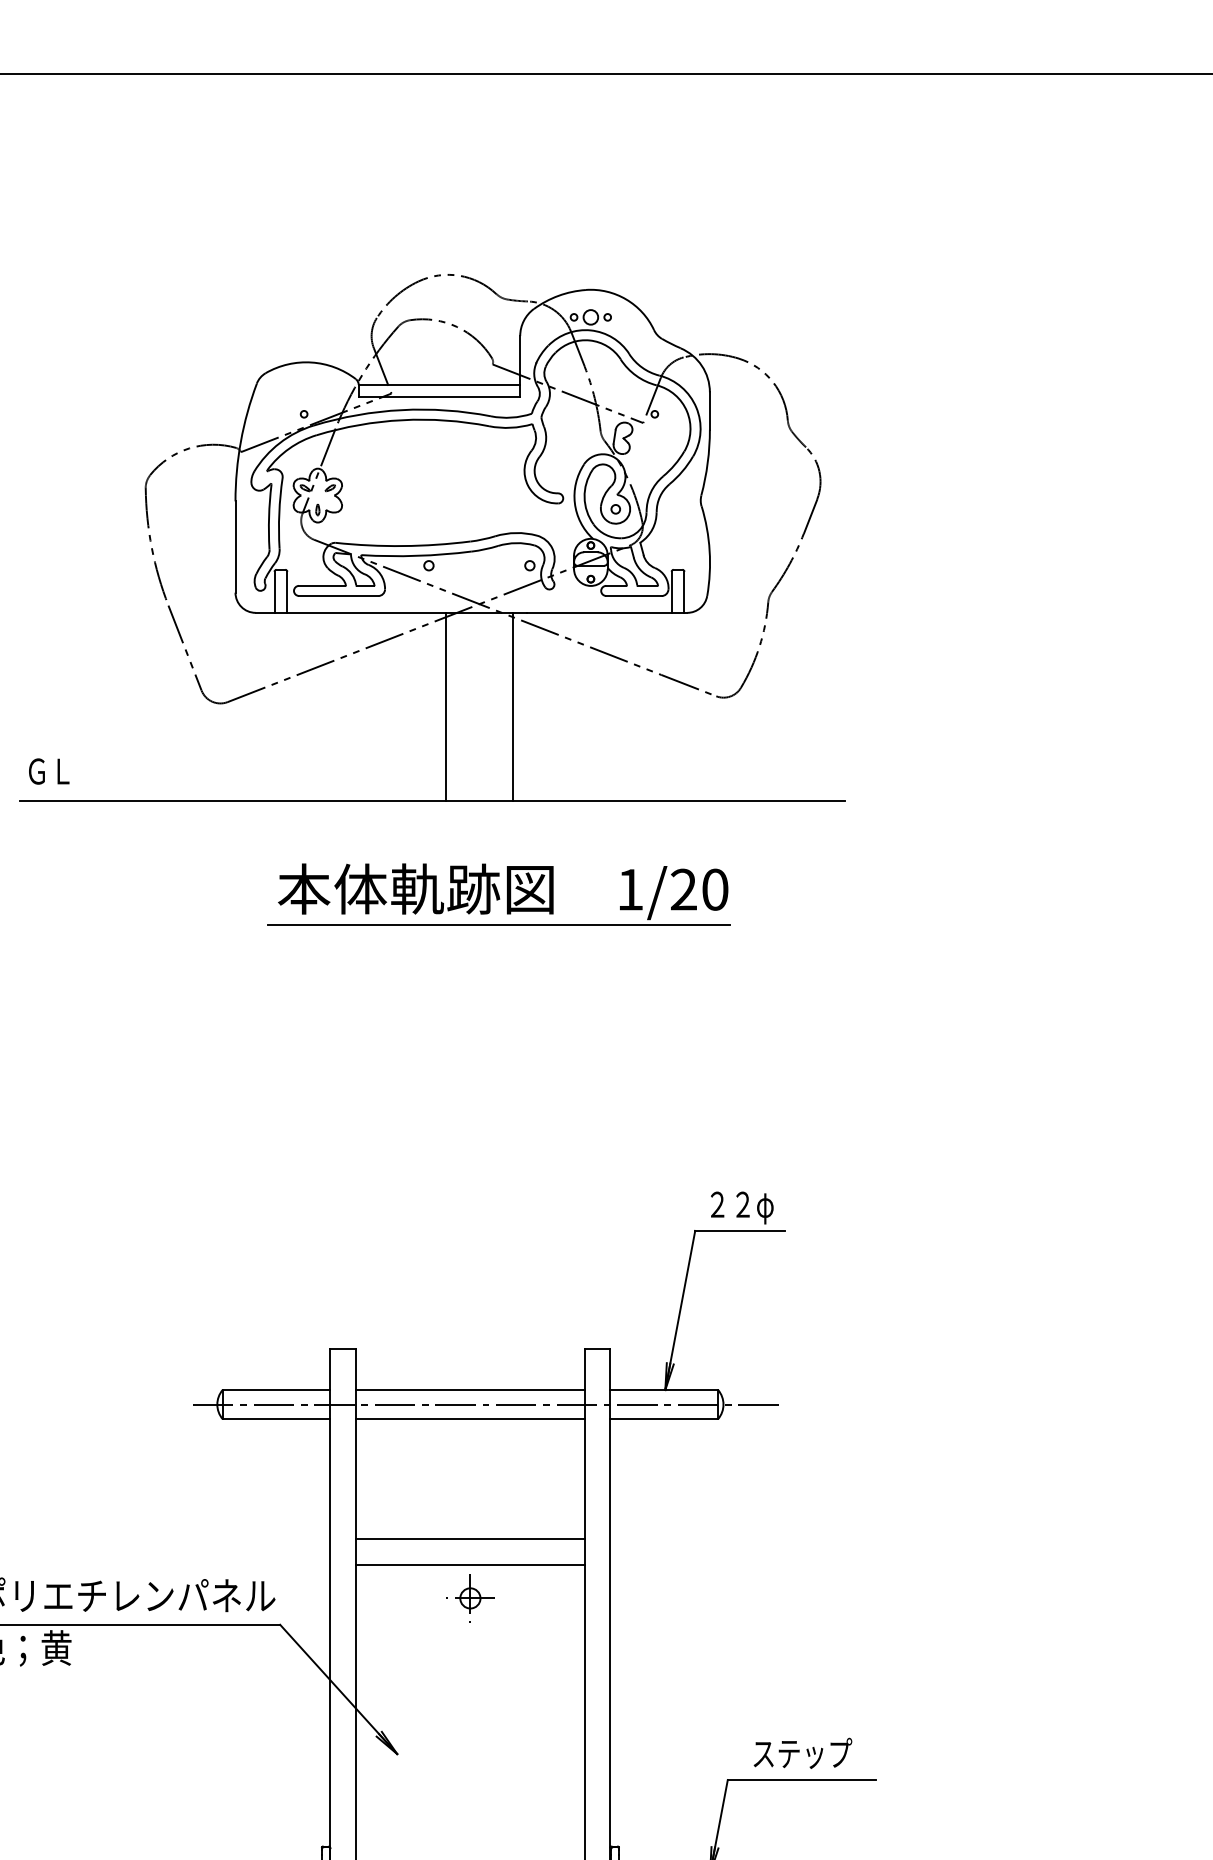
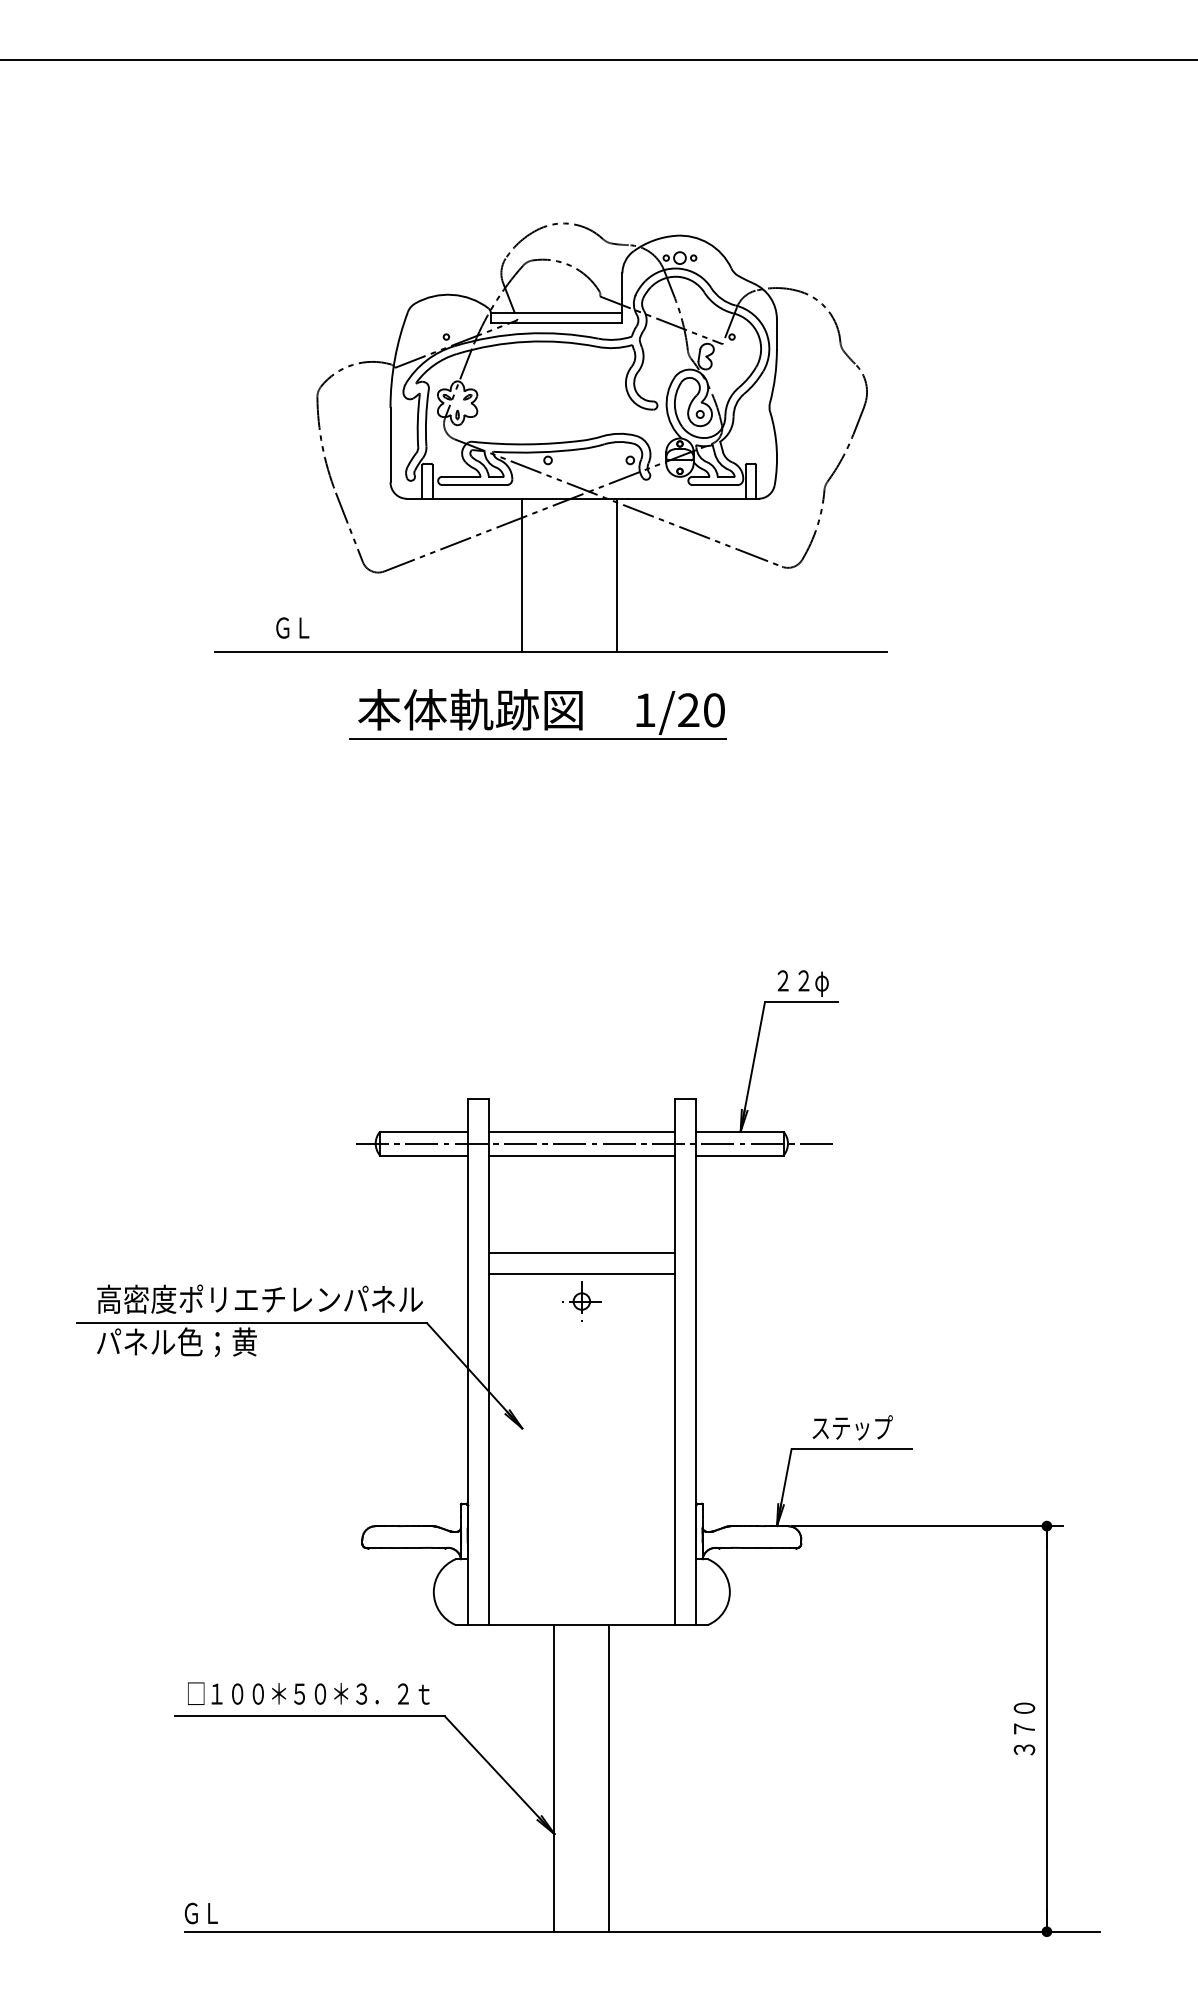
line: (445, 707) -> (521, 575), moved
text: (48, 770) -> (292, 627), moved
part: (498, 894) -> (537, 714), moved

